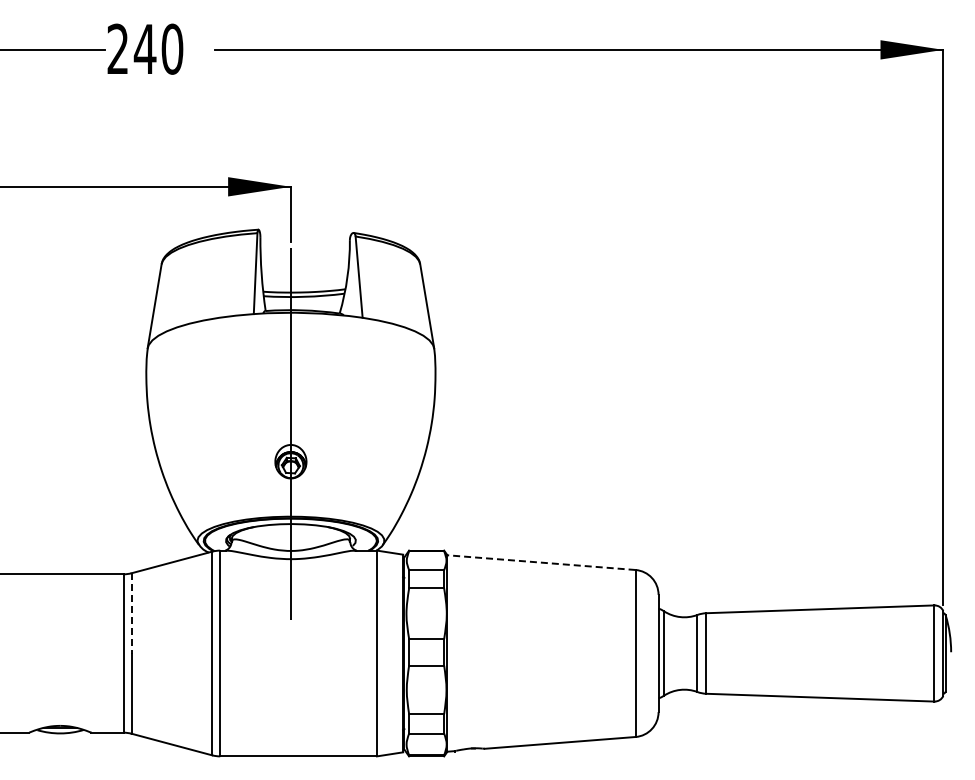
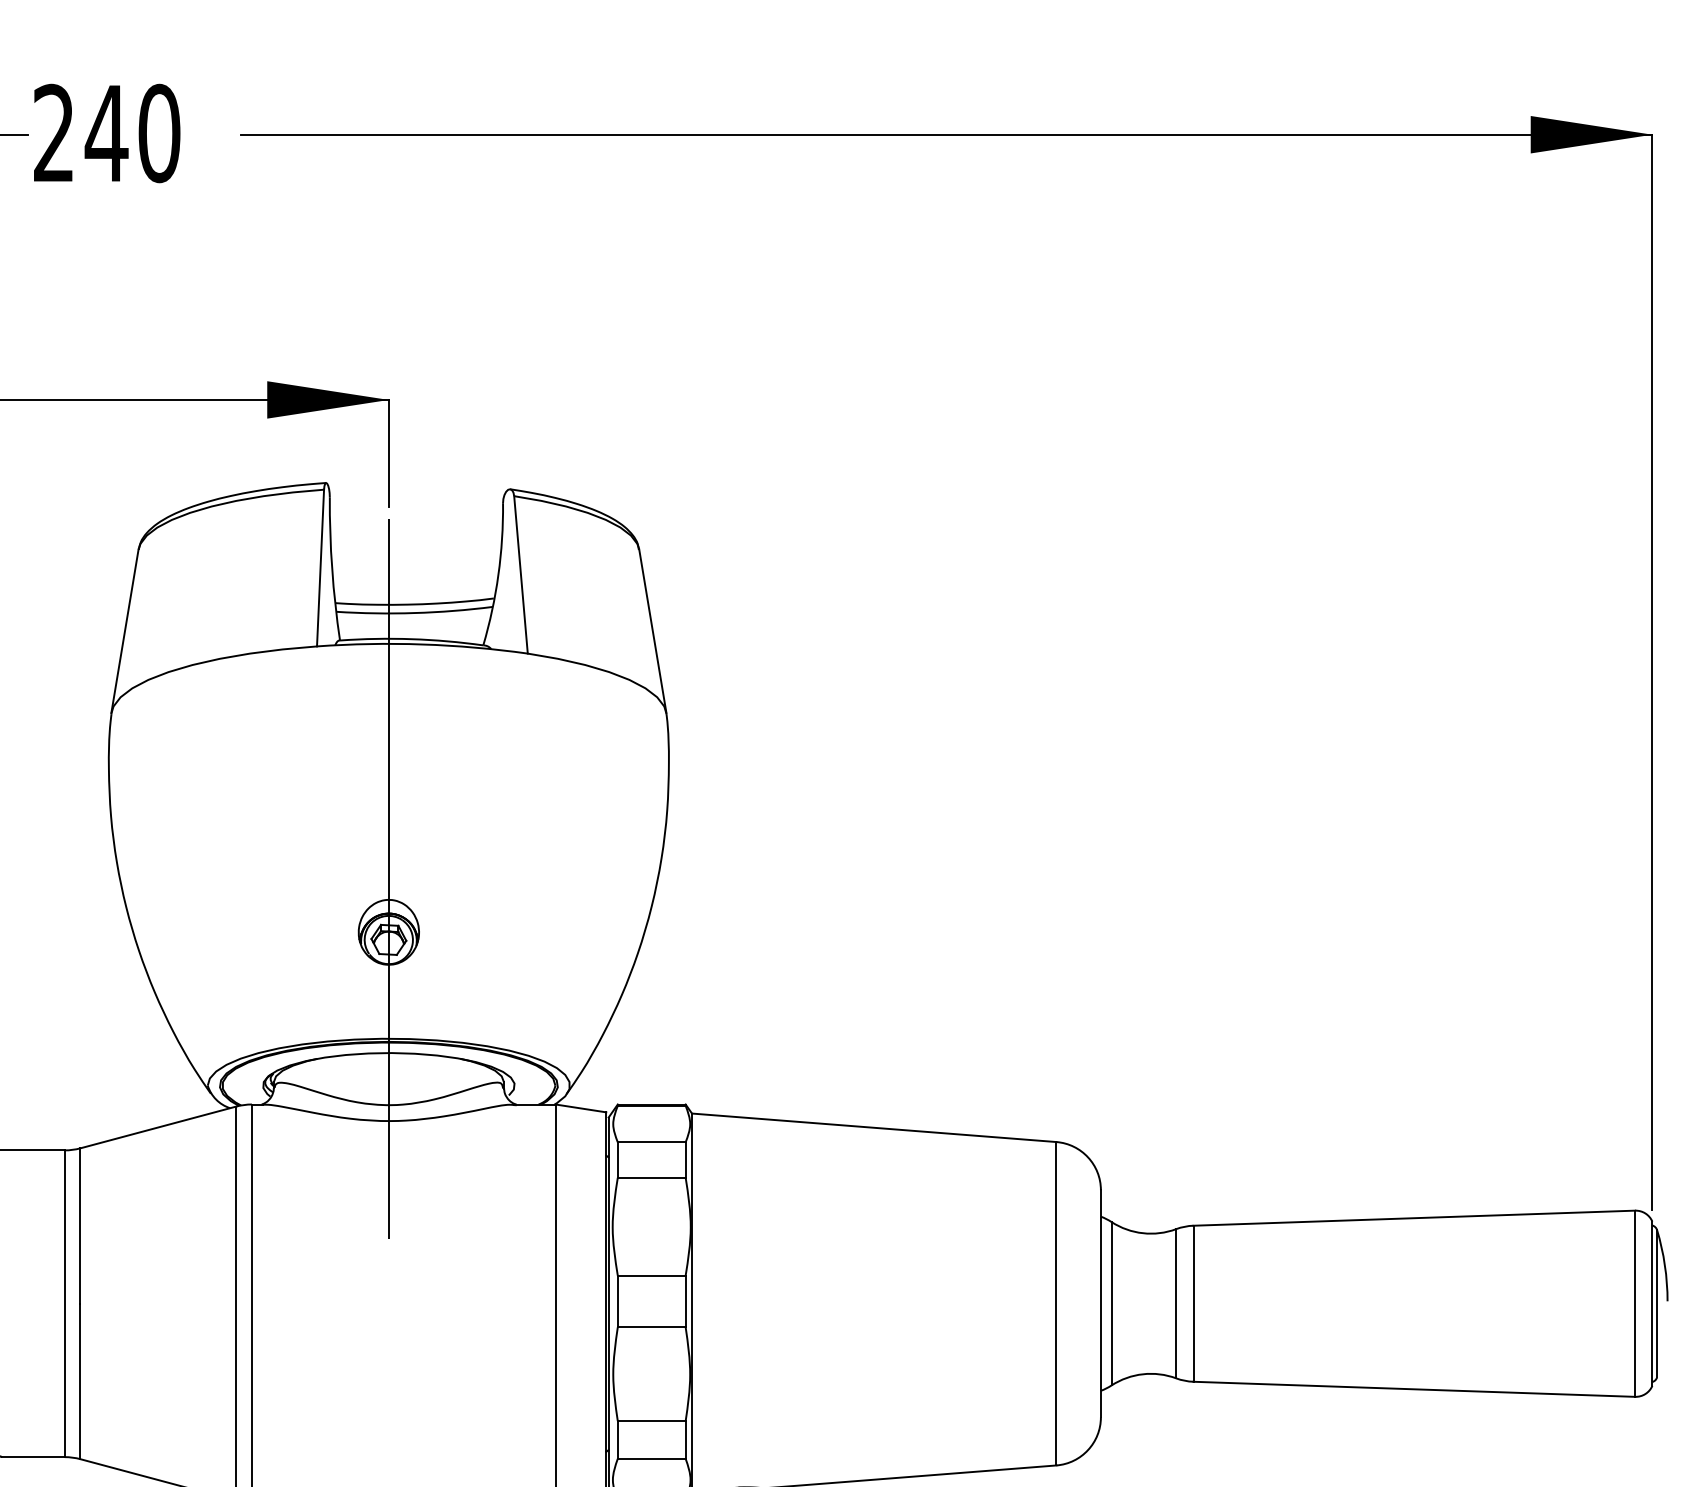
line: (541, 562) -> (874, 1127), dashed -> solid
line: (131, 613) -> (80, 1226), dashed -> solid

